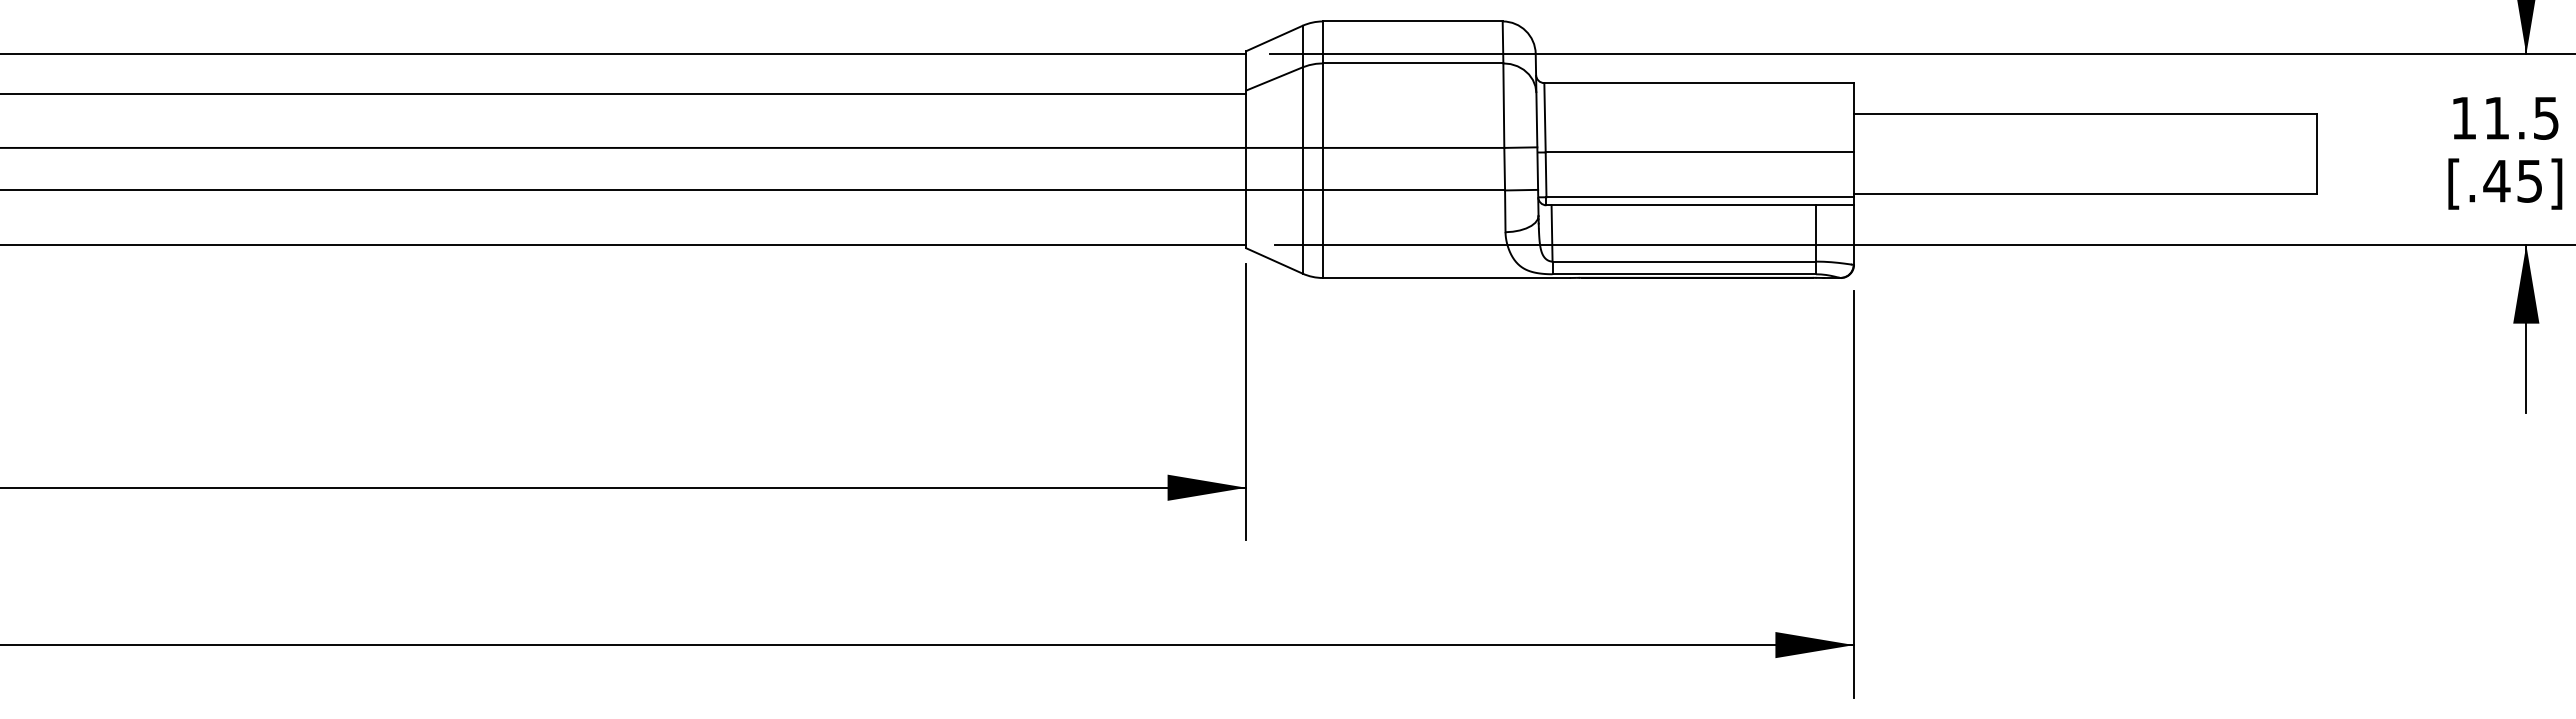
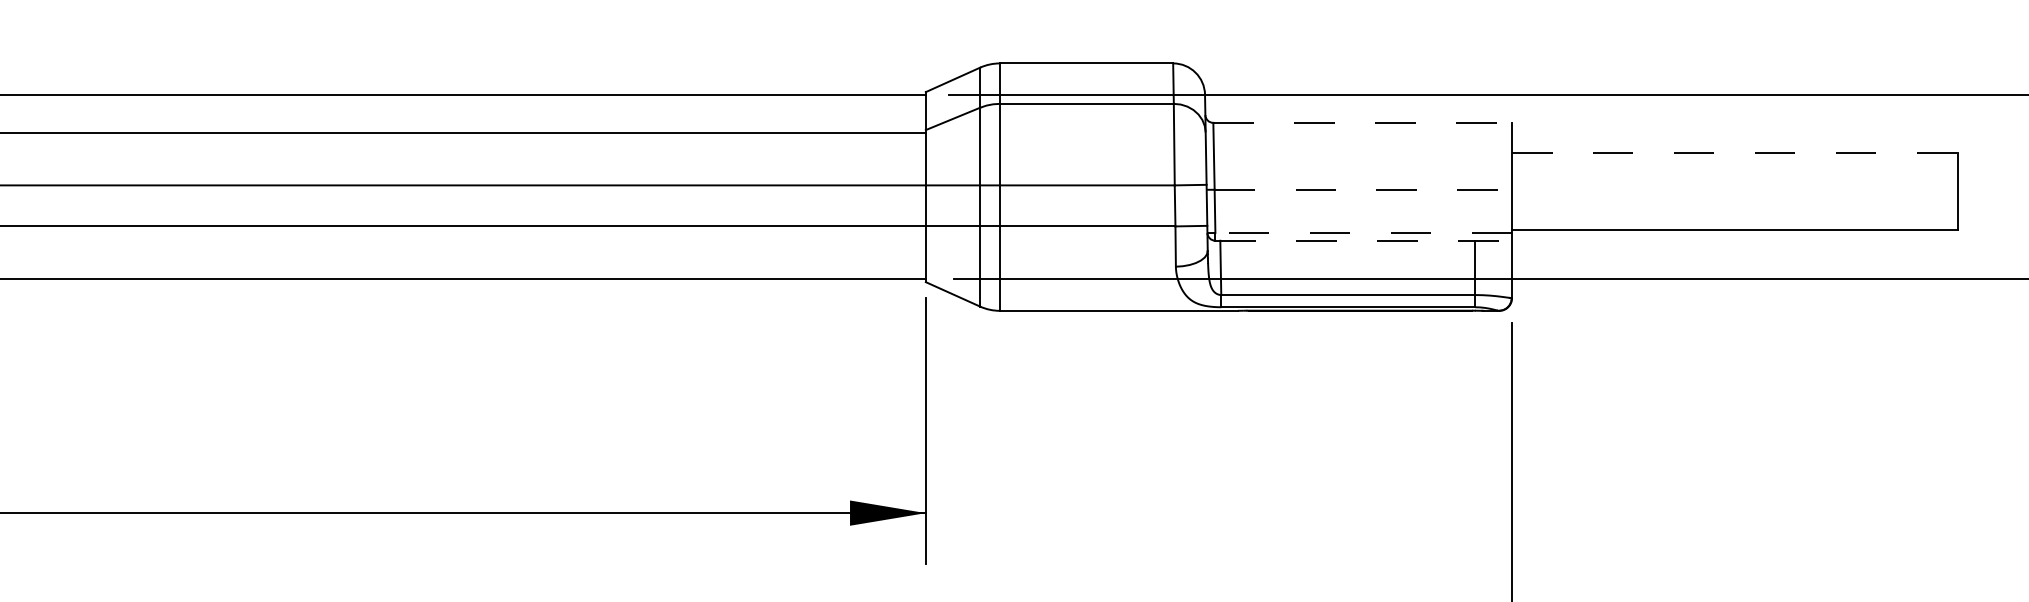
line: (1699, 83) -> (1362, 123), solid -> dashed
line: (2085, 114) -> (1735, 153), solid -> dashed
line: (1700, 152) -> (1363, 189), solid -> dashed
line: (1700, 197) -> (1363, 233), solid -> dashed
line: (1700, 205) -> (1363, 240), solid -> dashed

